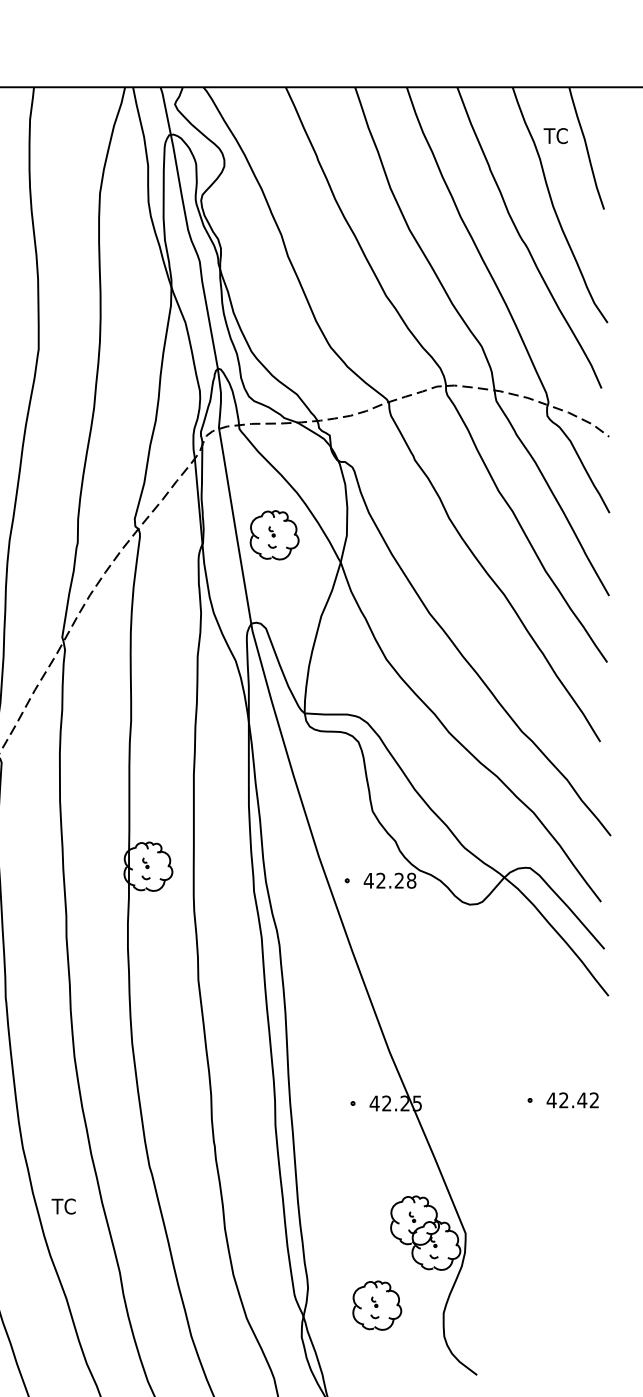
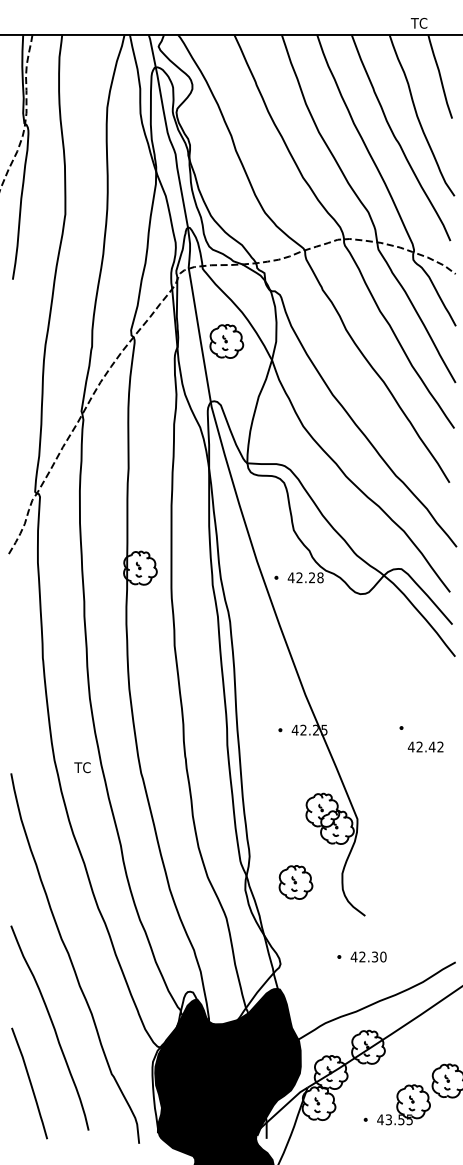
text: (554, 134) -> (418, 22), moved
text: (572, 1099) -> (425, 746), moved
text: (63, 1206) -> (82, 767), moved
part: (376, 1305) -> (295, 882), moved

